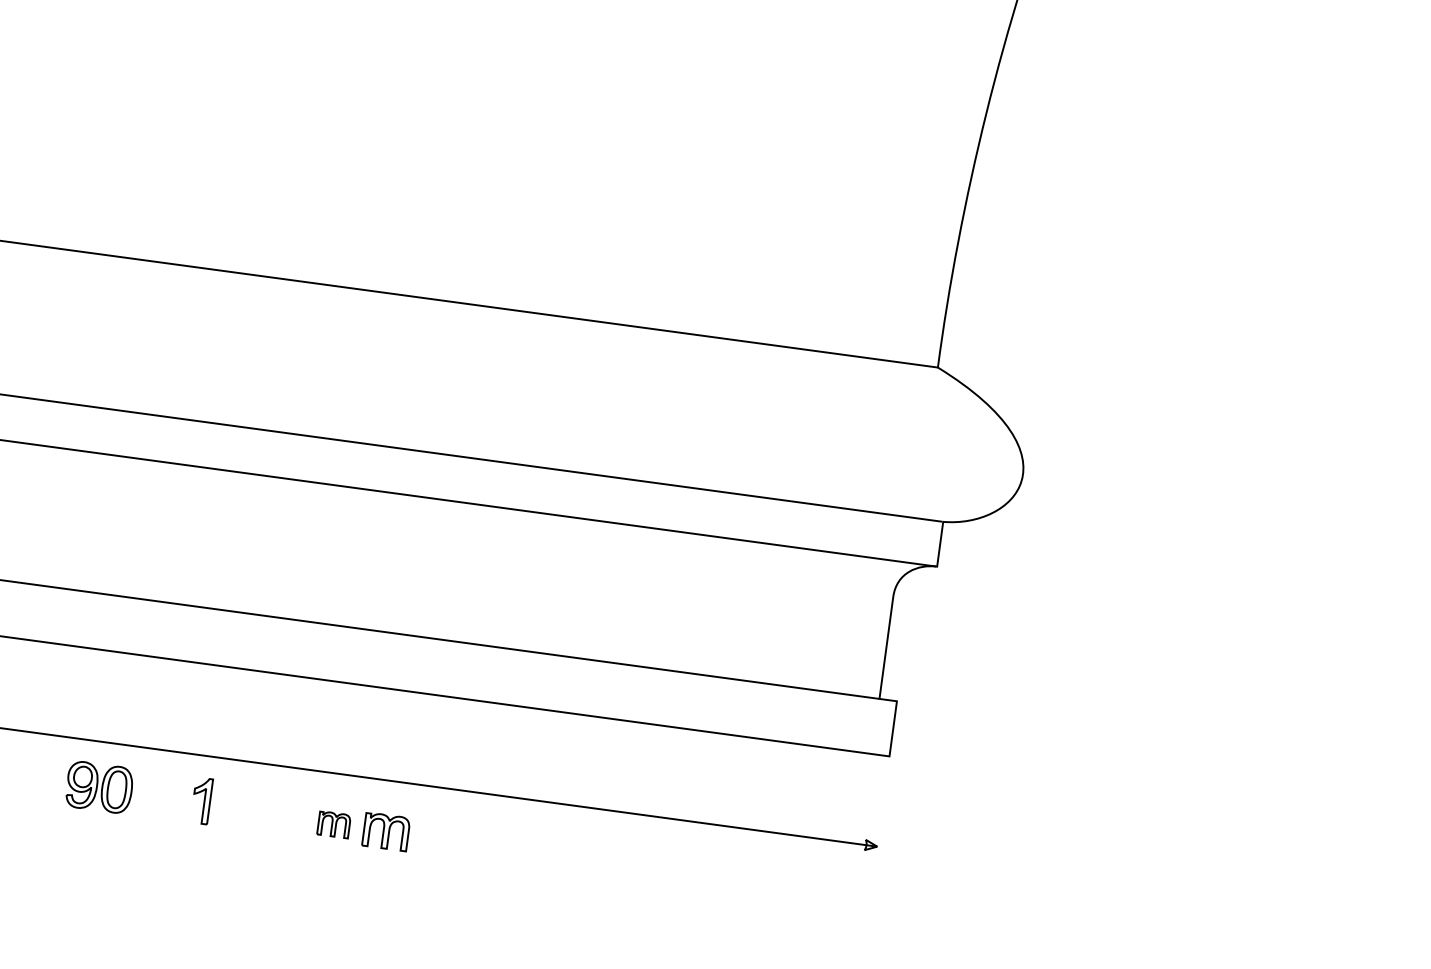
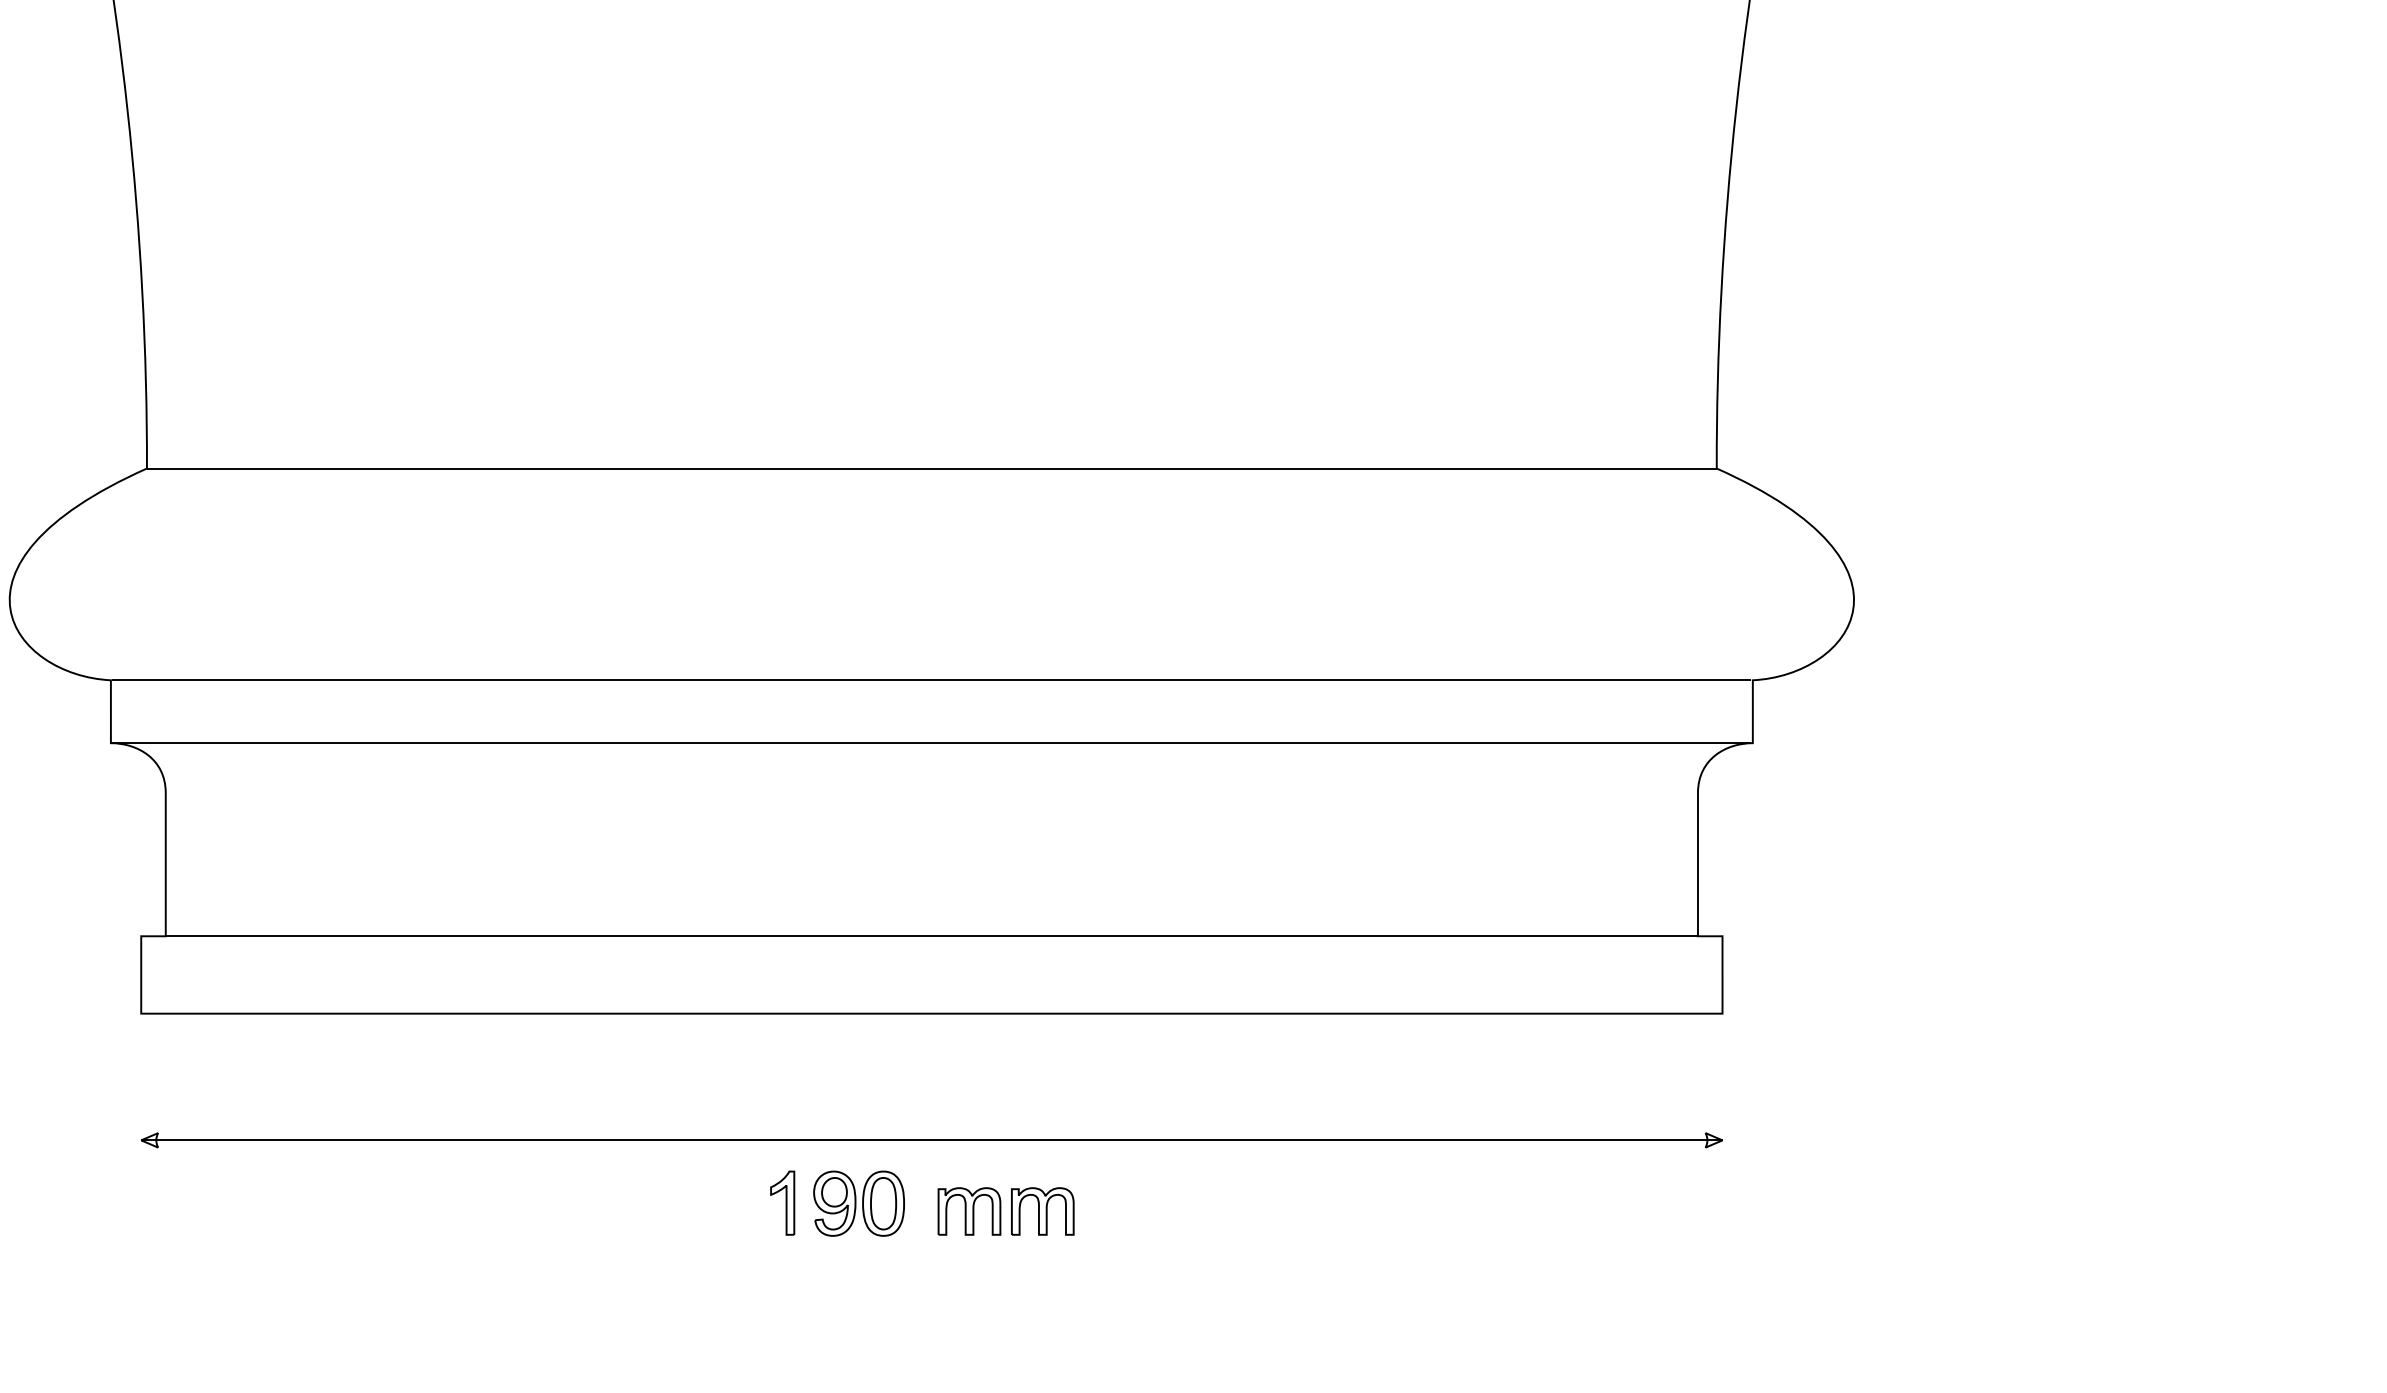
part: (99, 787) -> (858, 1203), moved
part: (334, 824) -> (969, 1211), size x1.43

